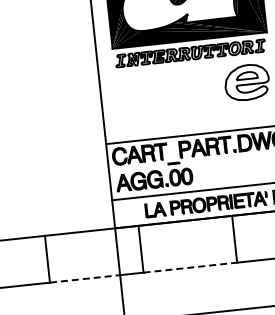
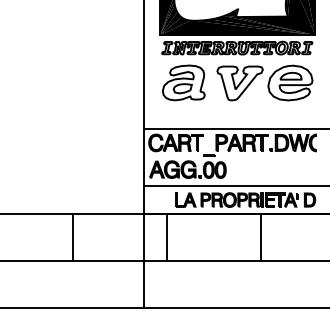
part: (196, 88) -> (239, 83), added
part: (140, 93) -> (183, 82), added
line: (190, 268) -> (214, 261), dashed -> solid
line: (85, 279) -> (108, 261), dashed -> solid

